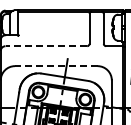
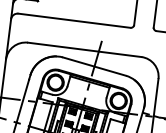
line: (46, 46) -> (74, 21), dashed -> solid
line: (55, 66) -> (83, 50), dashed -> solid

